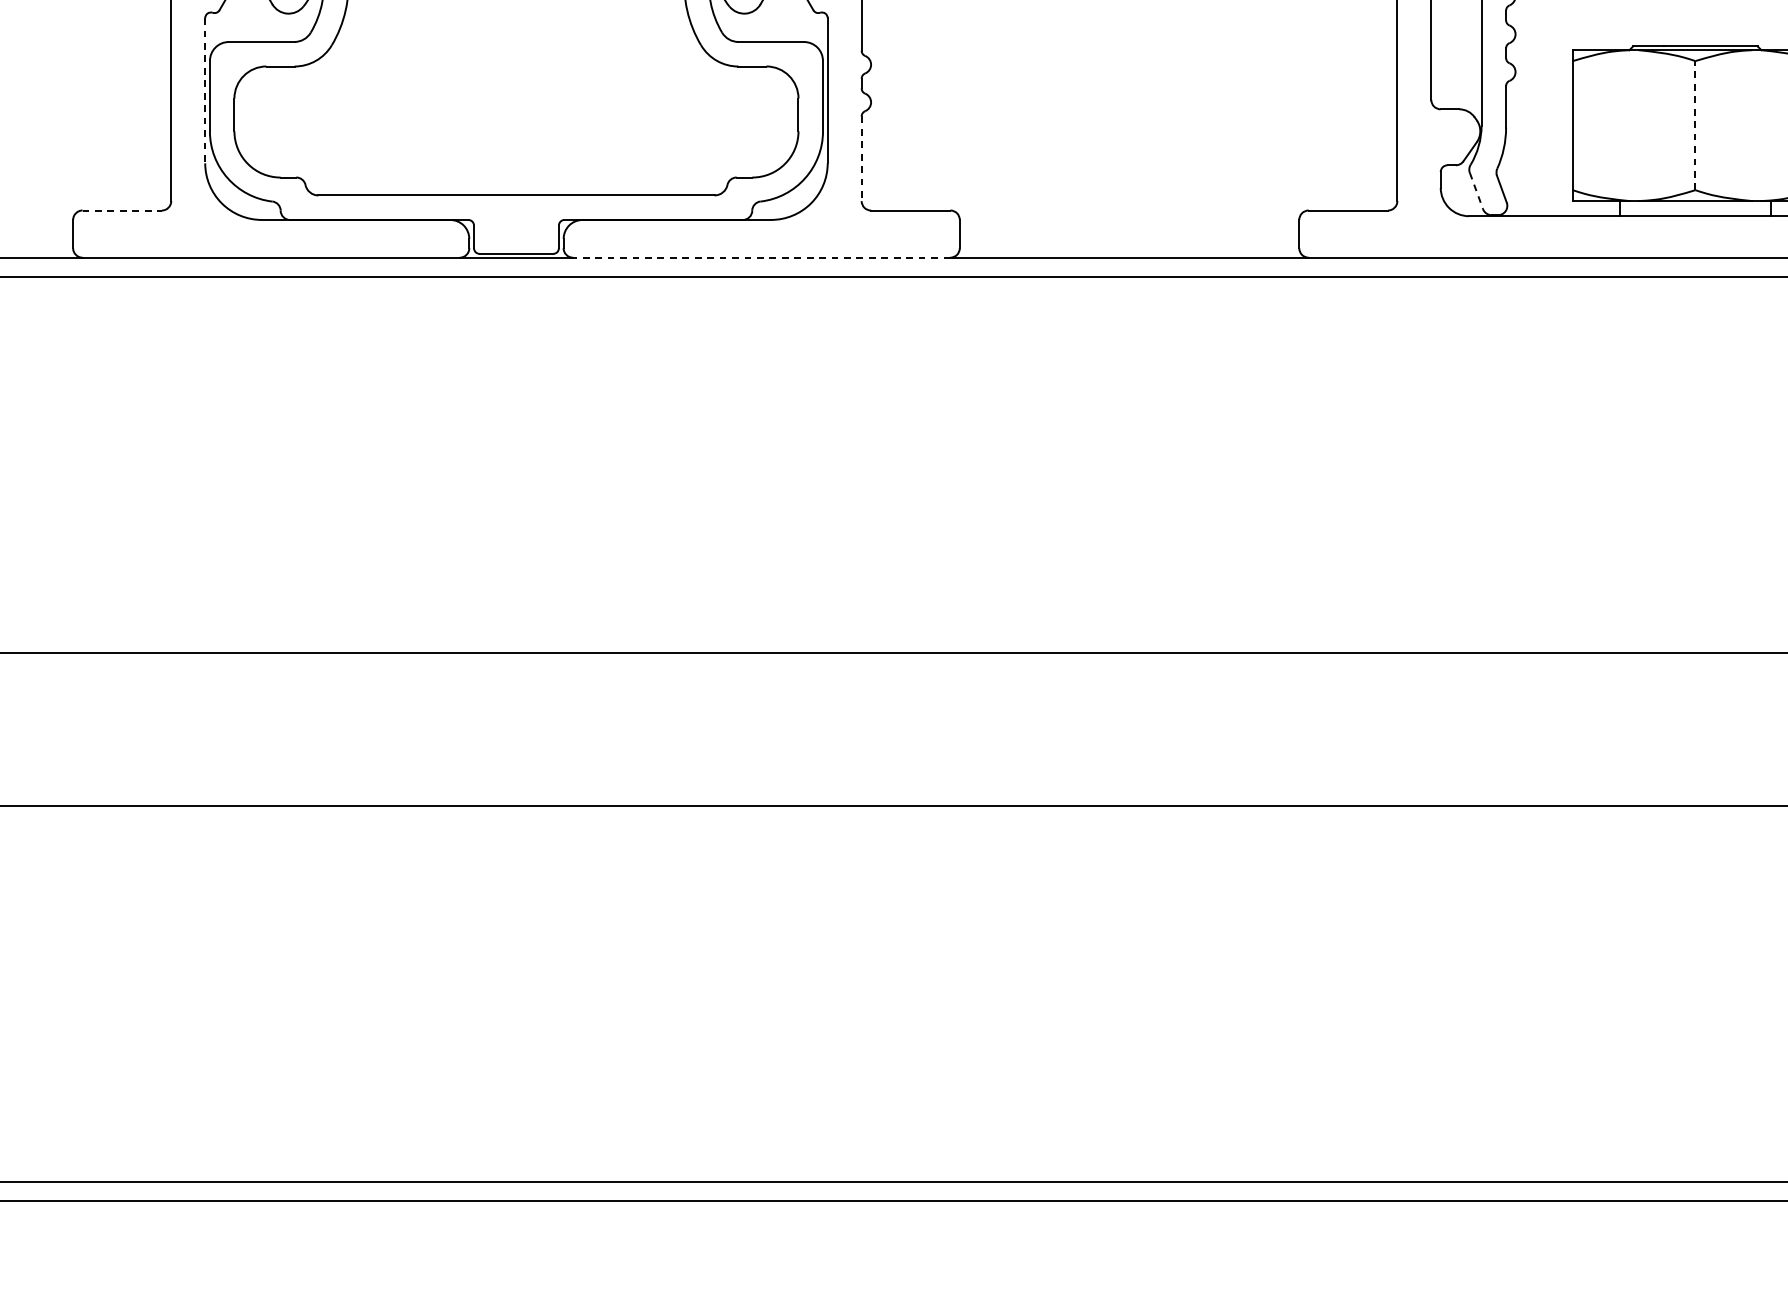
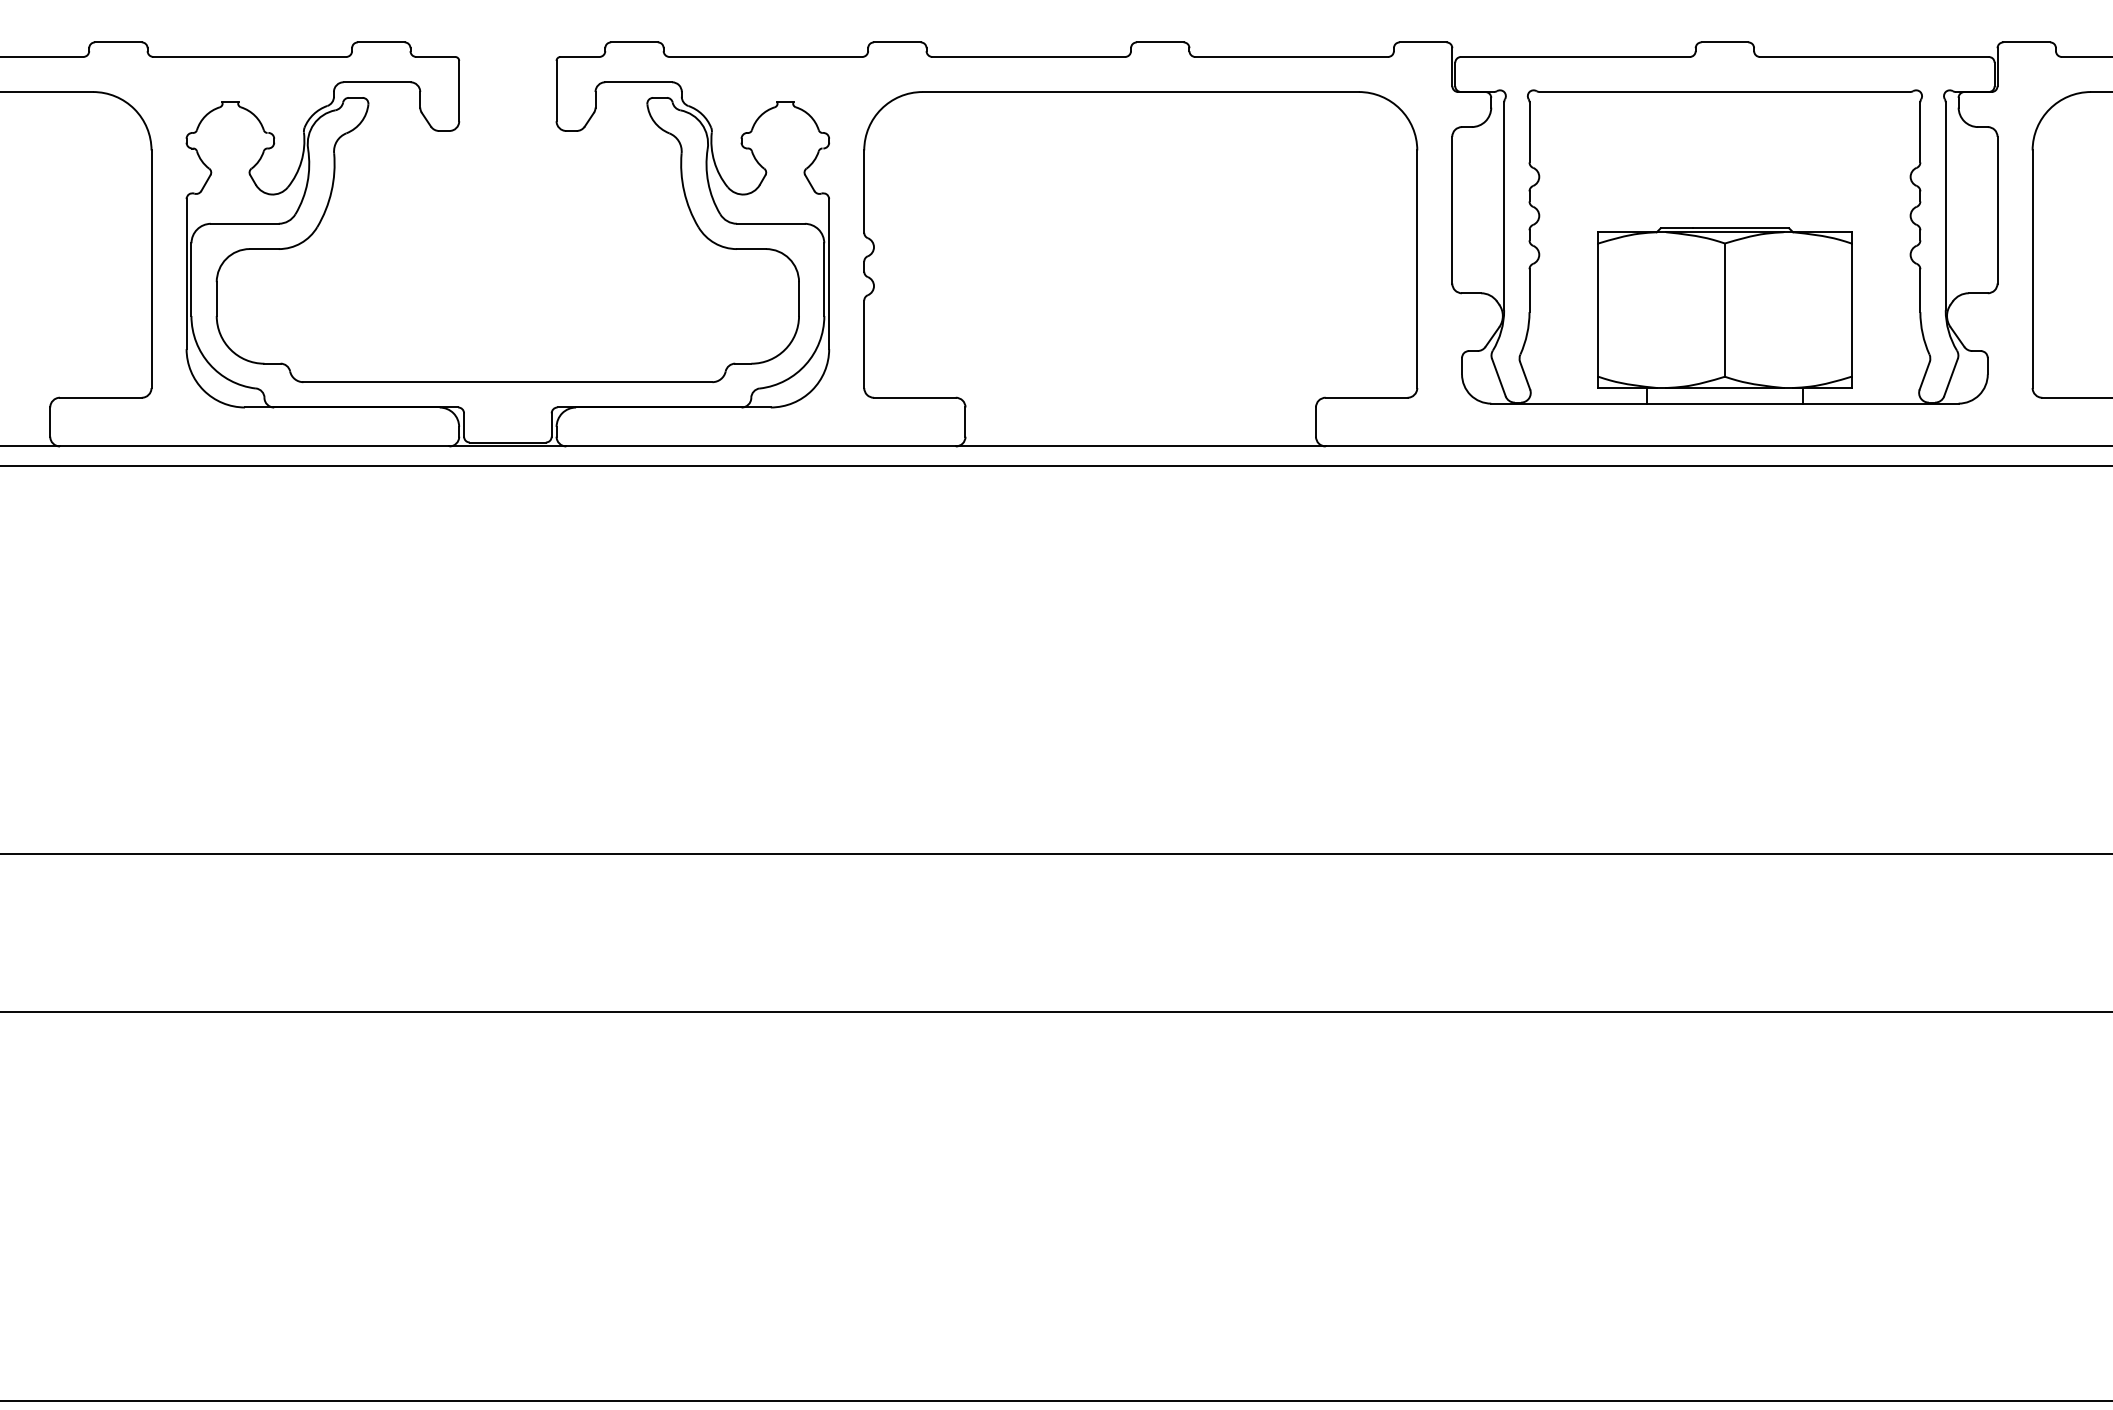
line: (205, 91) -> (186, 274), dashed -> solid
line: (1694, 125) -> (1724, 310), dashed -> solid
line: (861, 158) -> (864, 344), dashed -> solid
line: (1476, 190) -> (1498, 377), dashed -> solid
line: (121, 210) -> (100, 397), dashed -> solid
line: (762, 257) -> (761, 446), dashed -> solid

